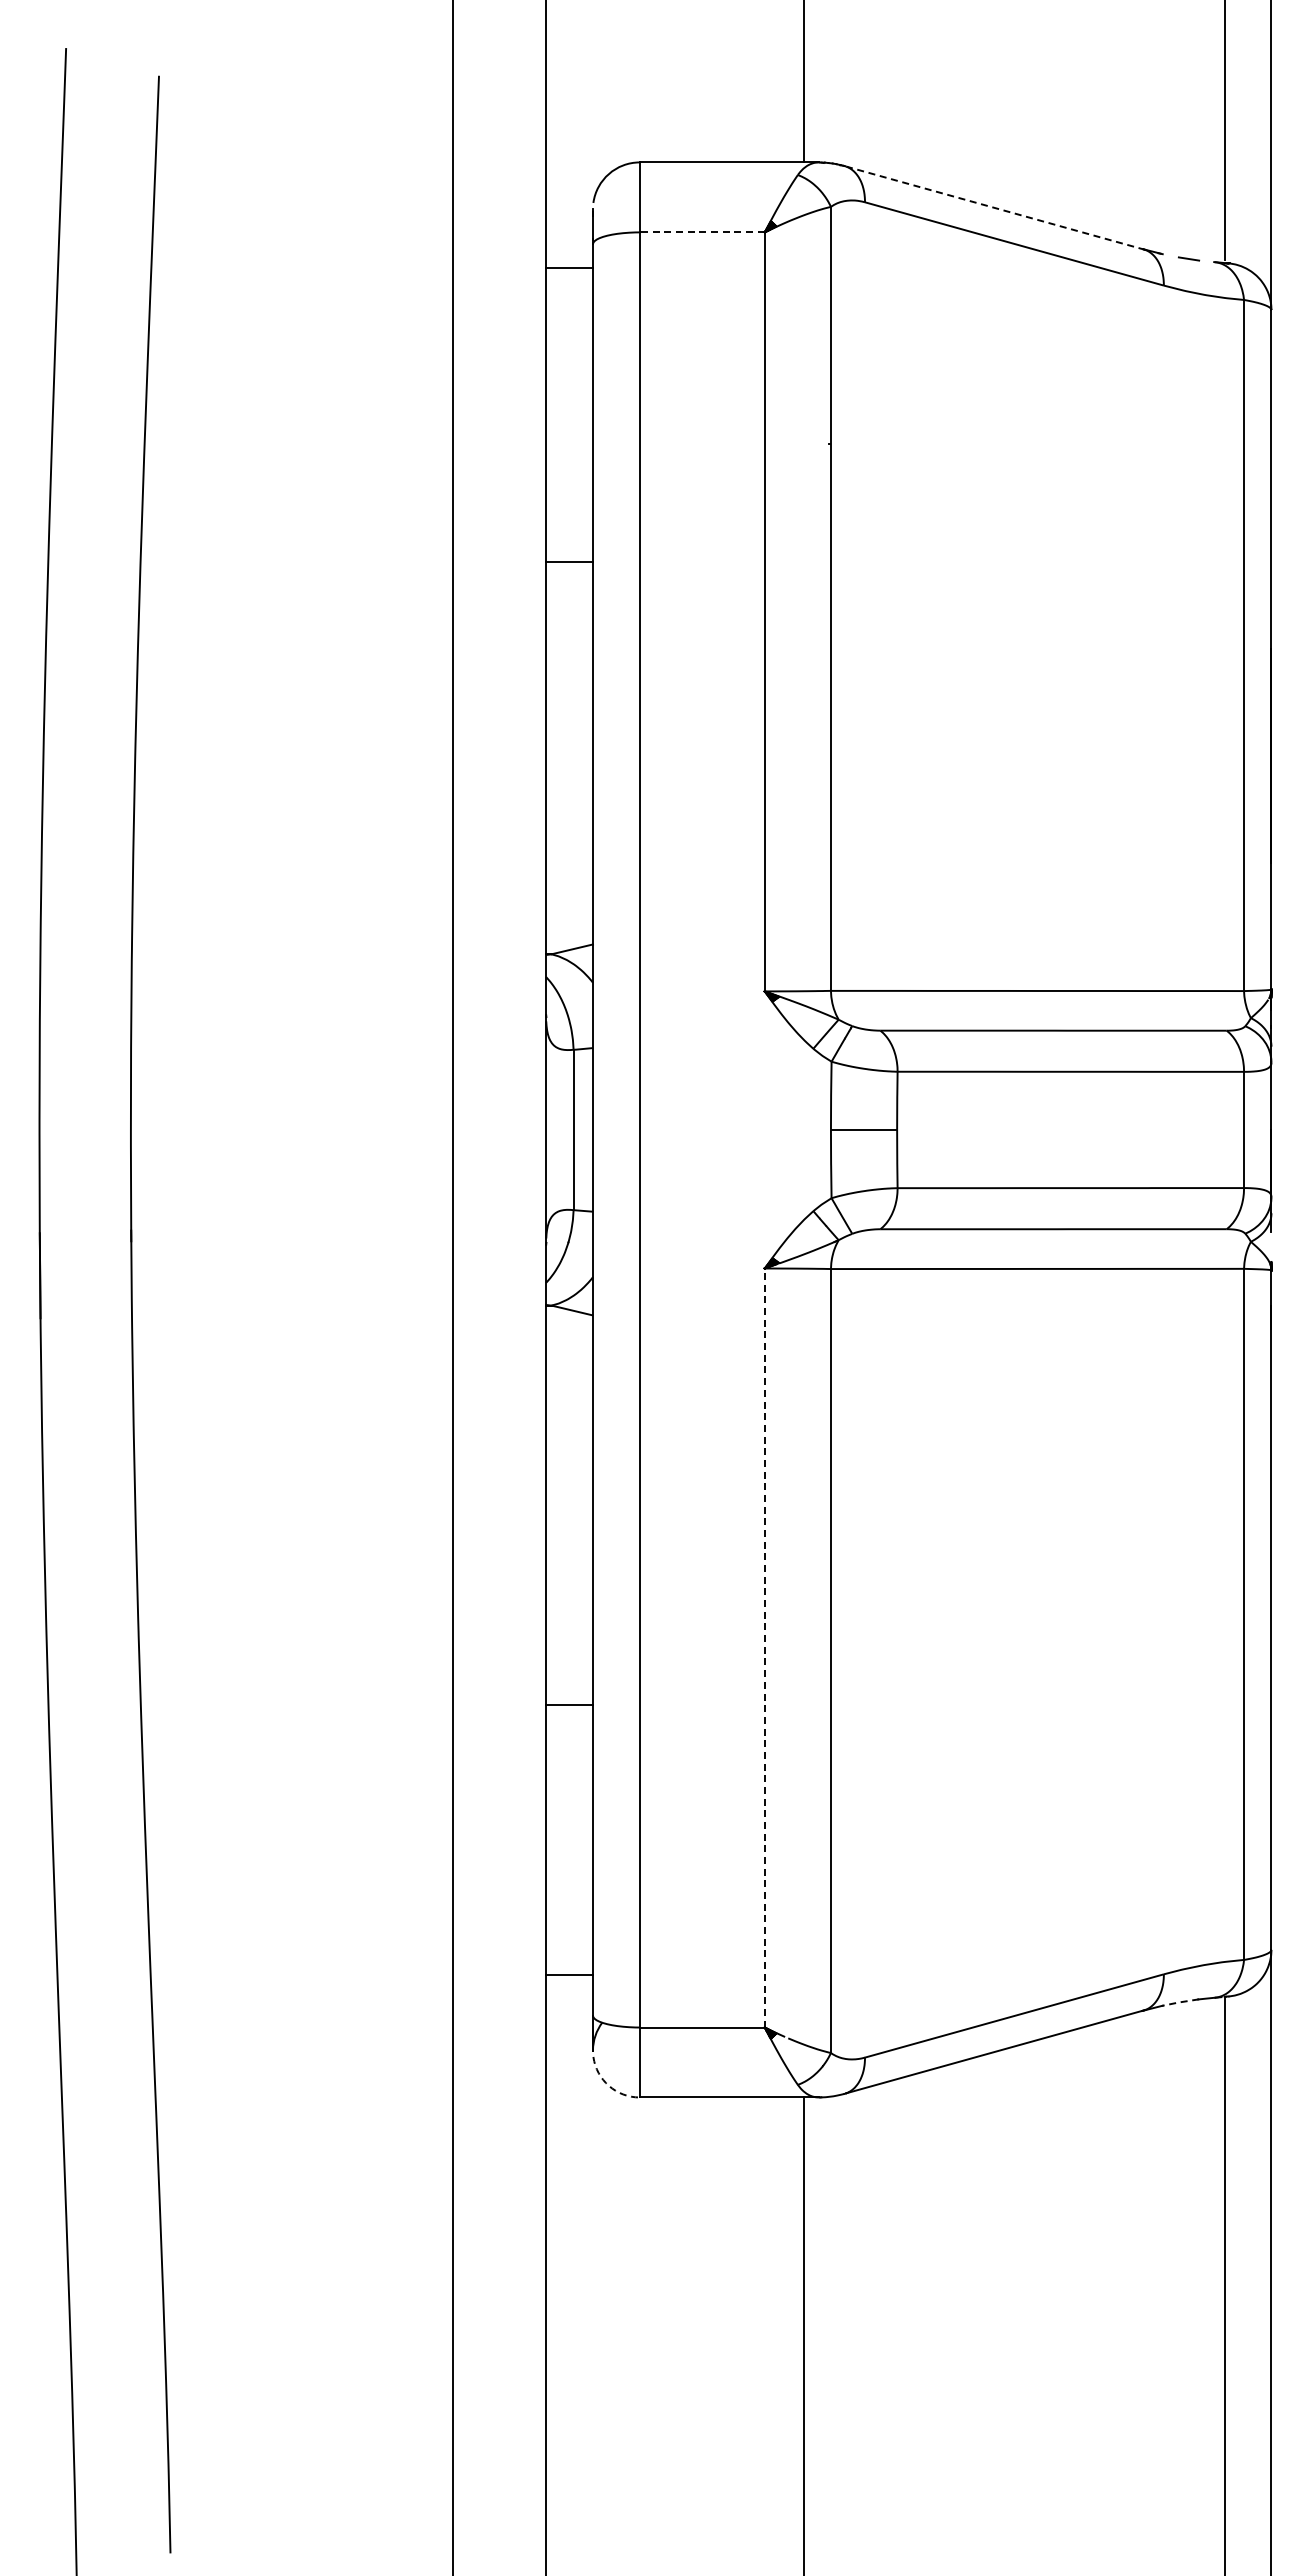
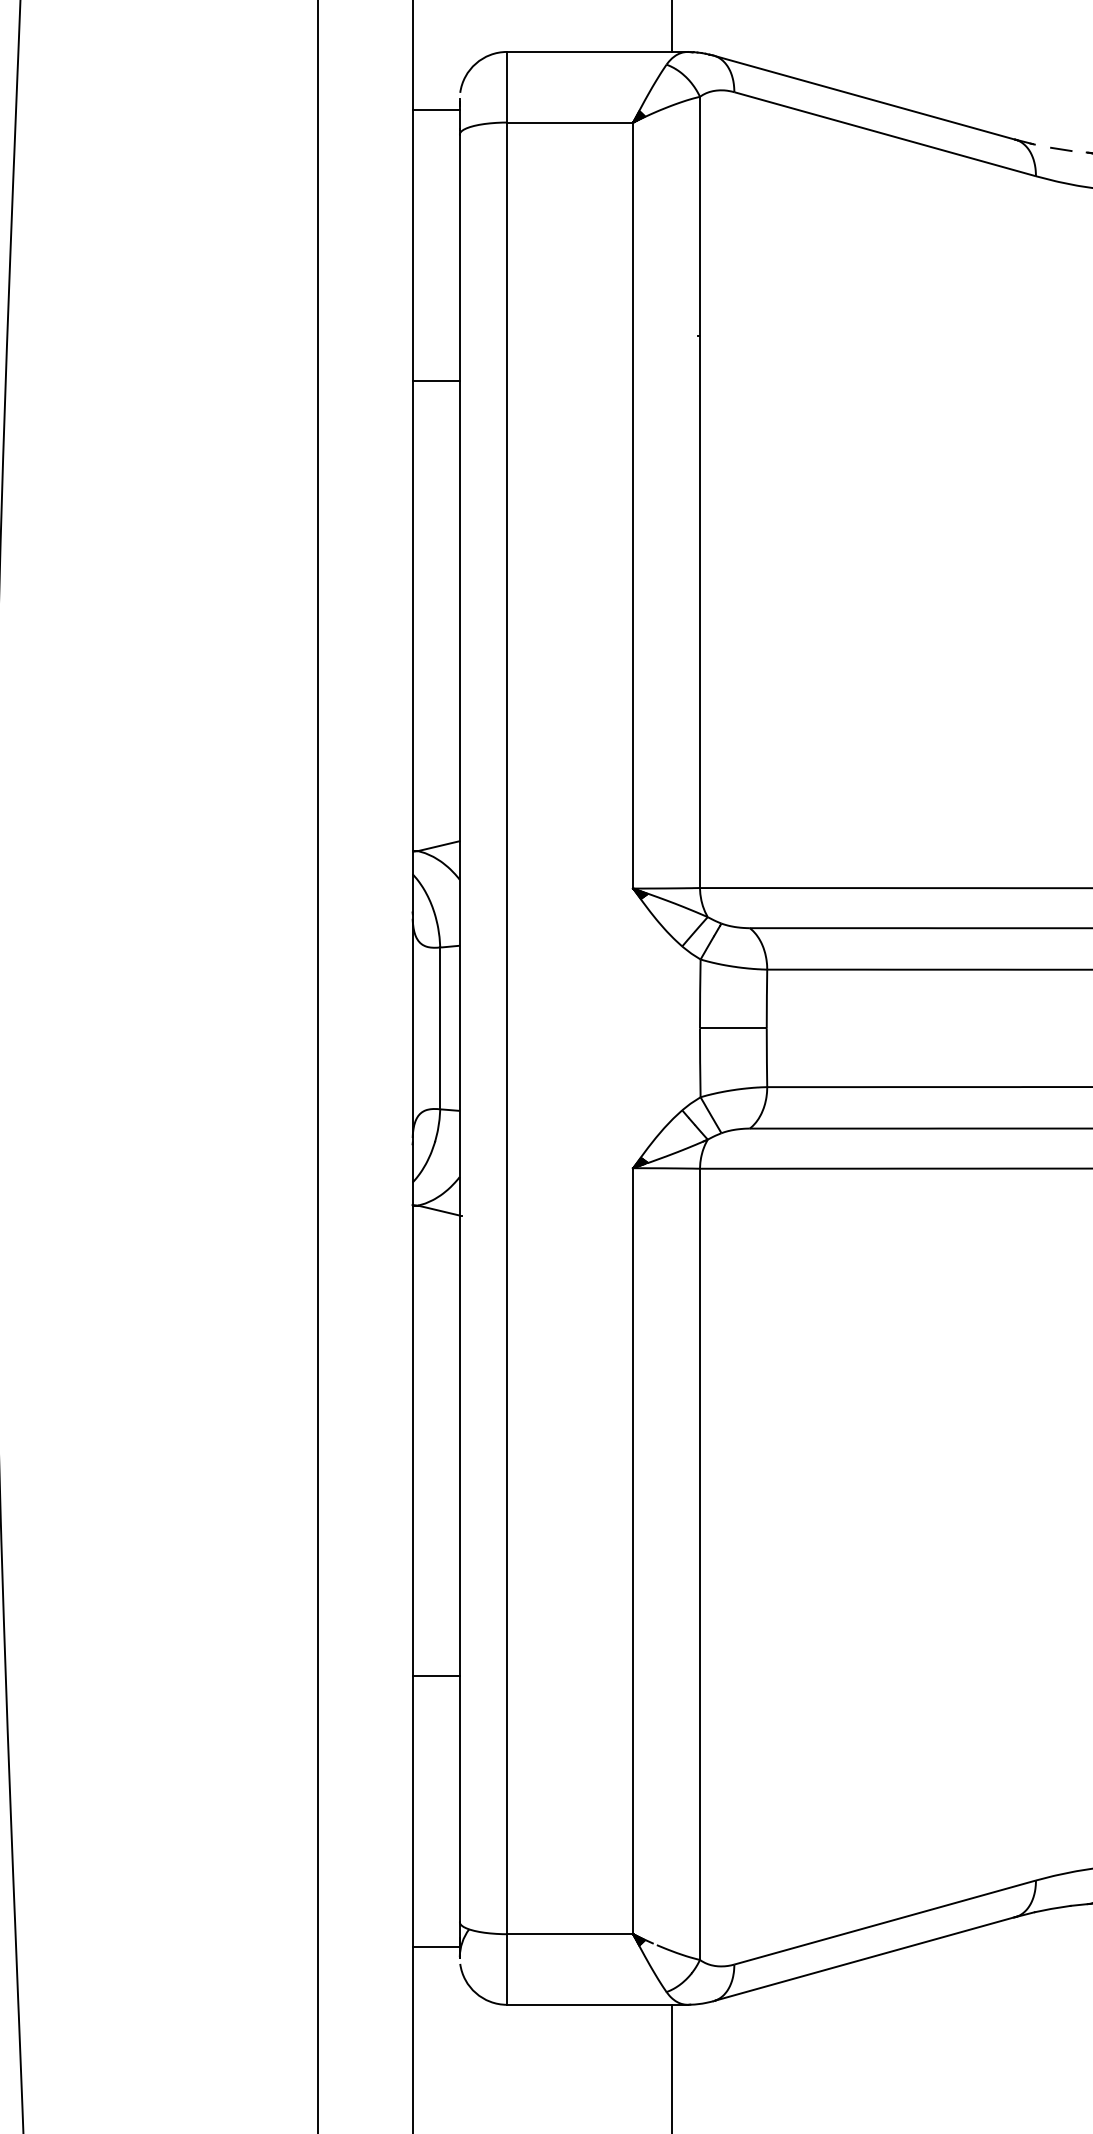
line: (995, 208) -> (866, 98), dashed -> solid
line: (702, 232) -> (570, 122), dashed -> solid
line: (569, 267) -> (436, 109), moved
line: (569, 562) -> (436, 381), moved
line: (764, 1648) -> (632, 1551), dashed -> solid
line: (569, 1705) -> (436, 1675), moved
line: (569, 1975) -> (436, 1947), moved
line: (1179, 2002) -> (1051, 1908), dashed -> solid
arc: (608, 2085) -> (475, 1992), dashed -> solid

